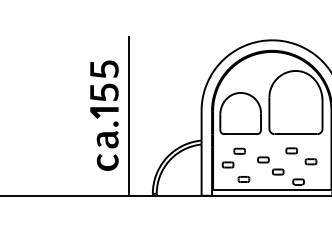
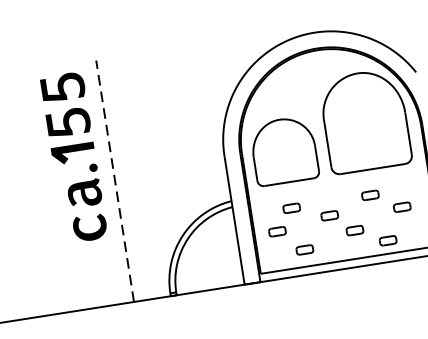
text: (104, 115) -> (74, 157), moved
line: (128, 116) -> (115, 182), solid -> dashed

